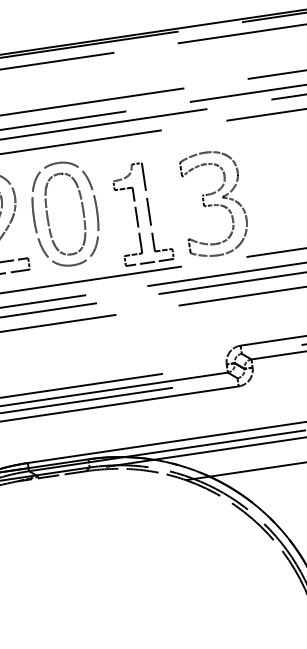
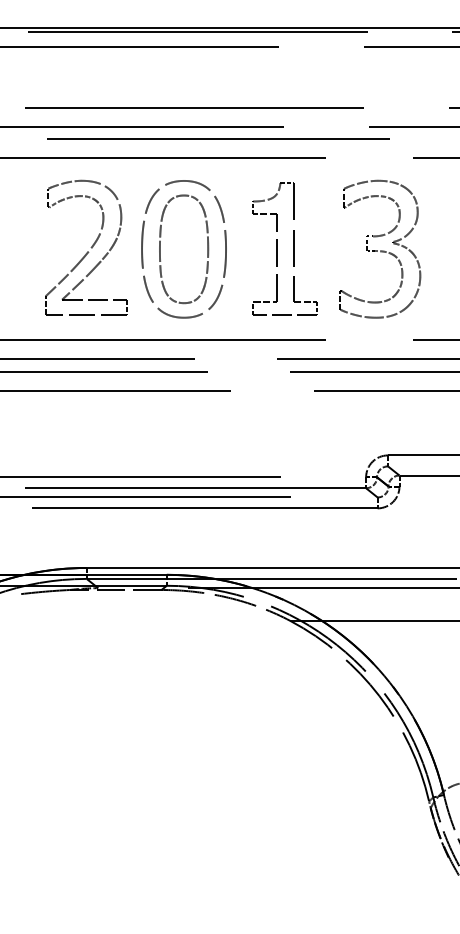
part: (213, 203) -> (380, 248), moved
part: (136, 213) -> (277, 248), moved

